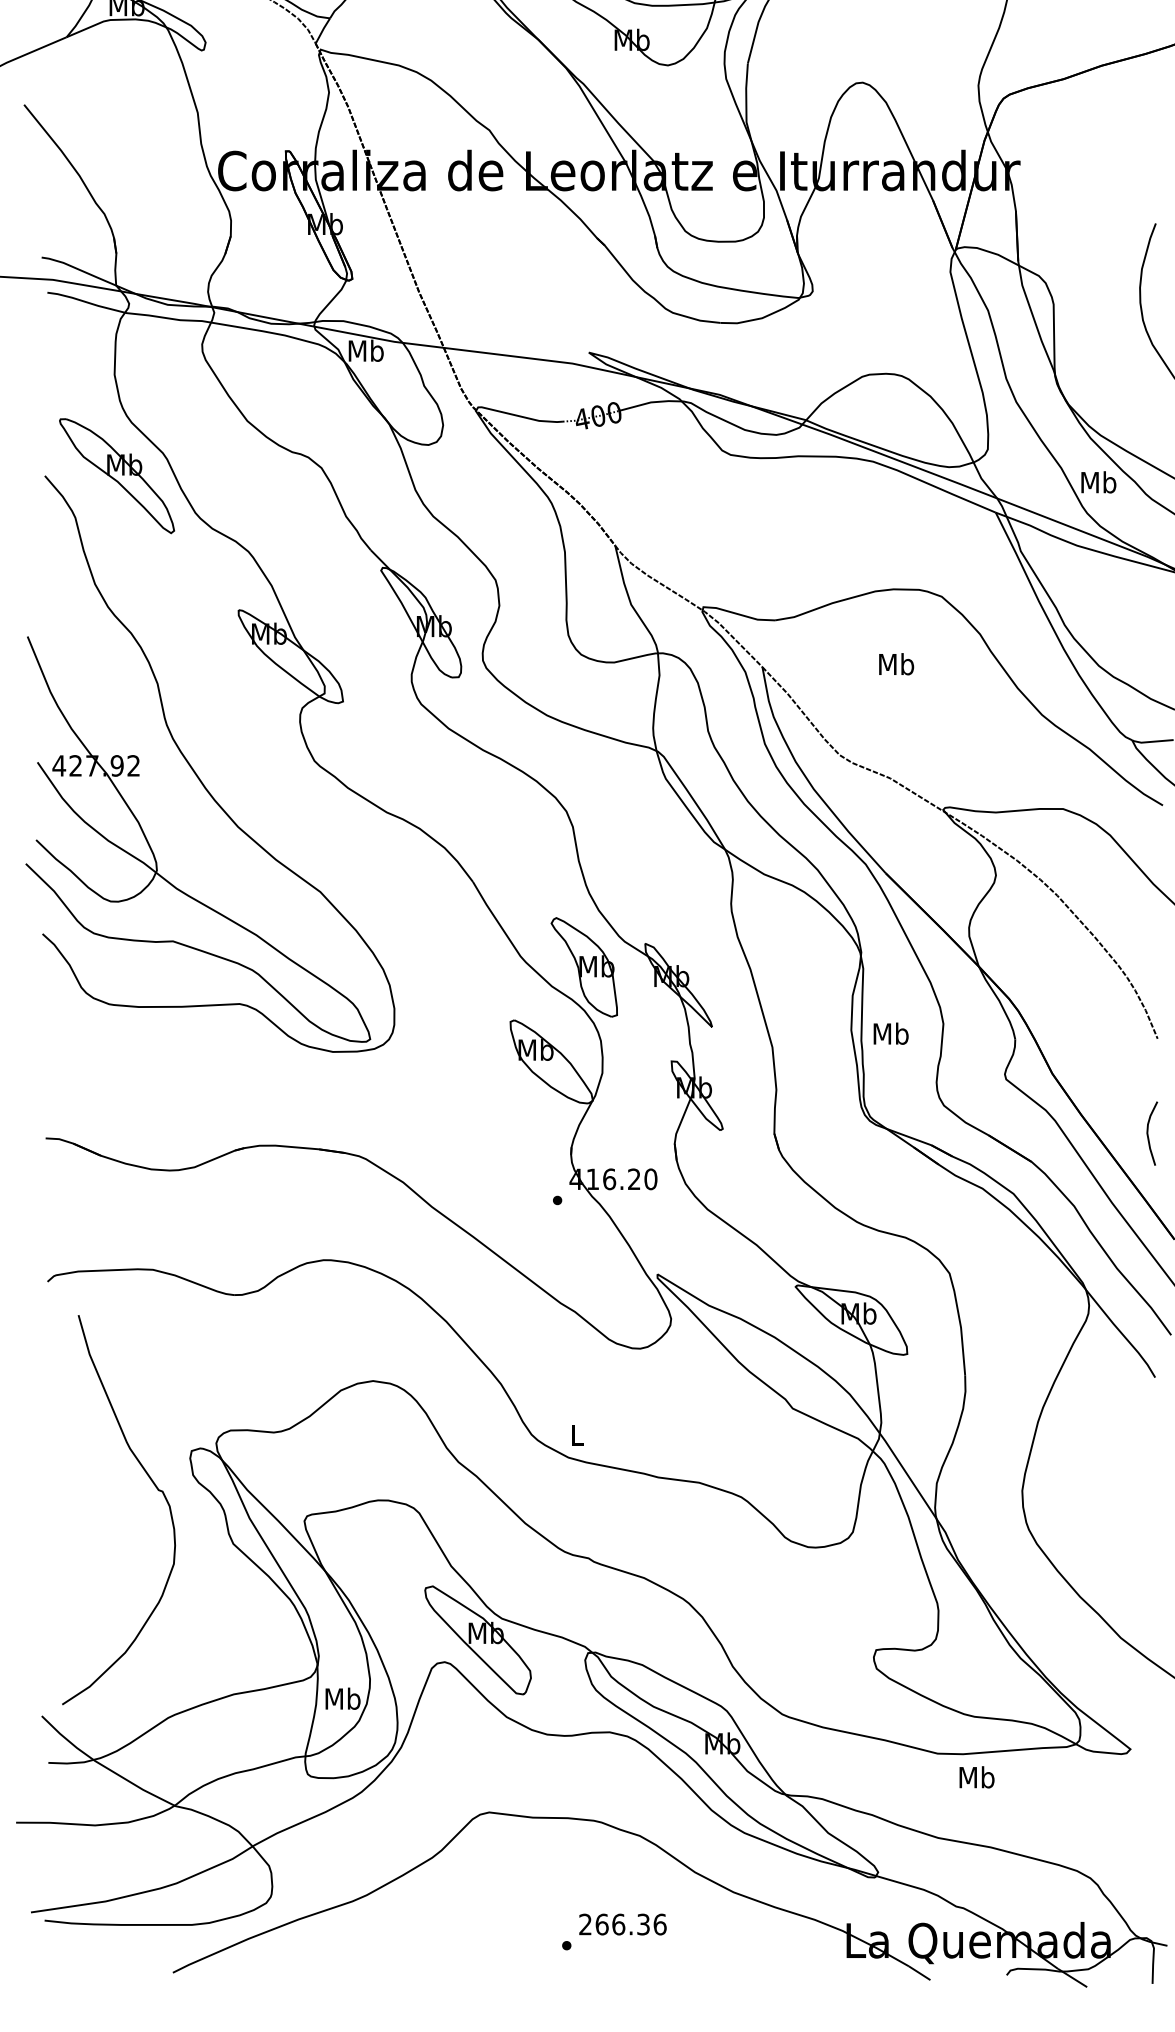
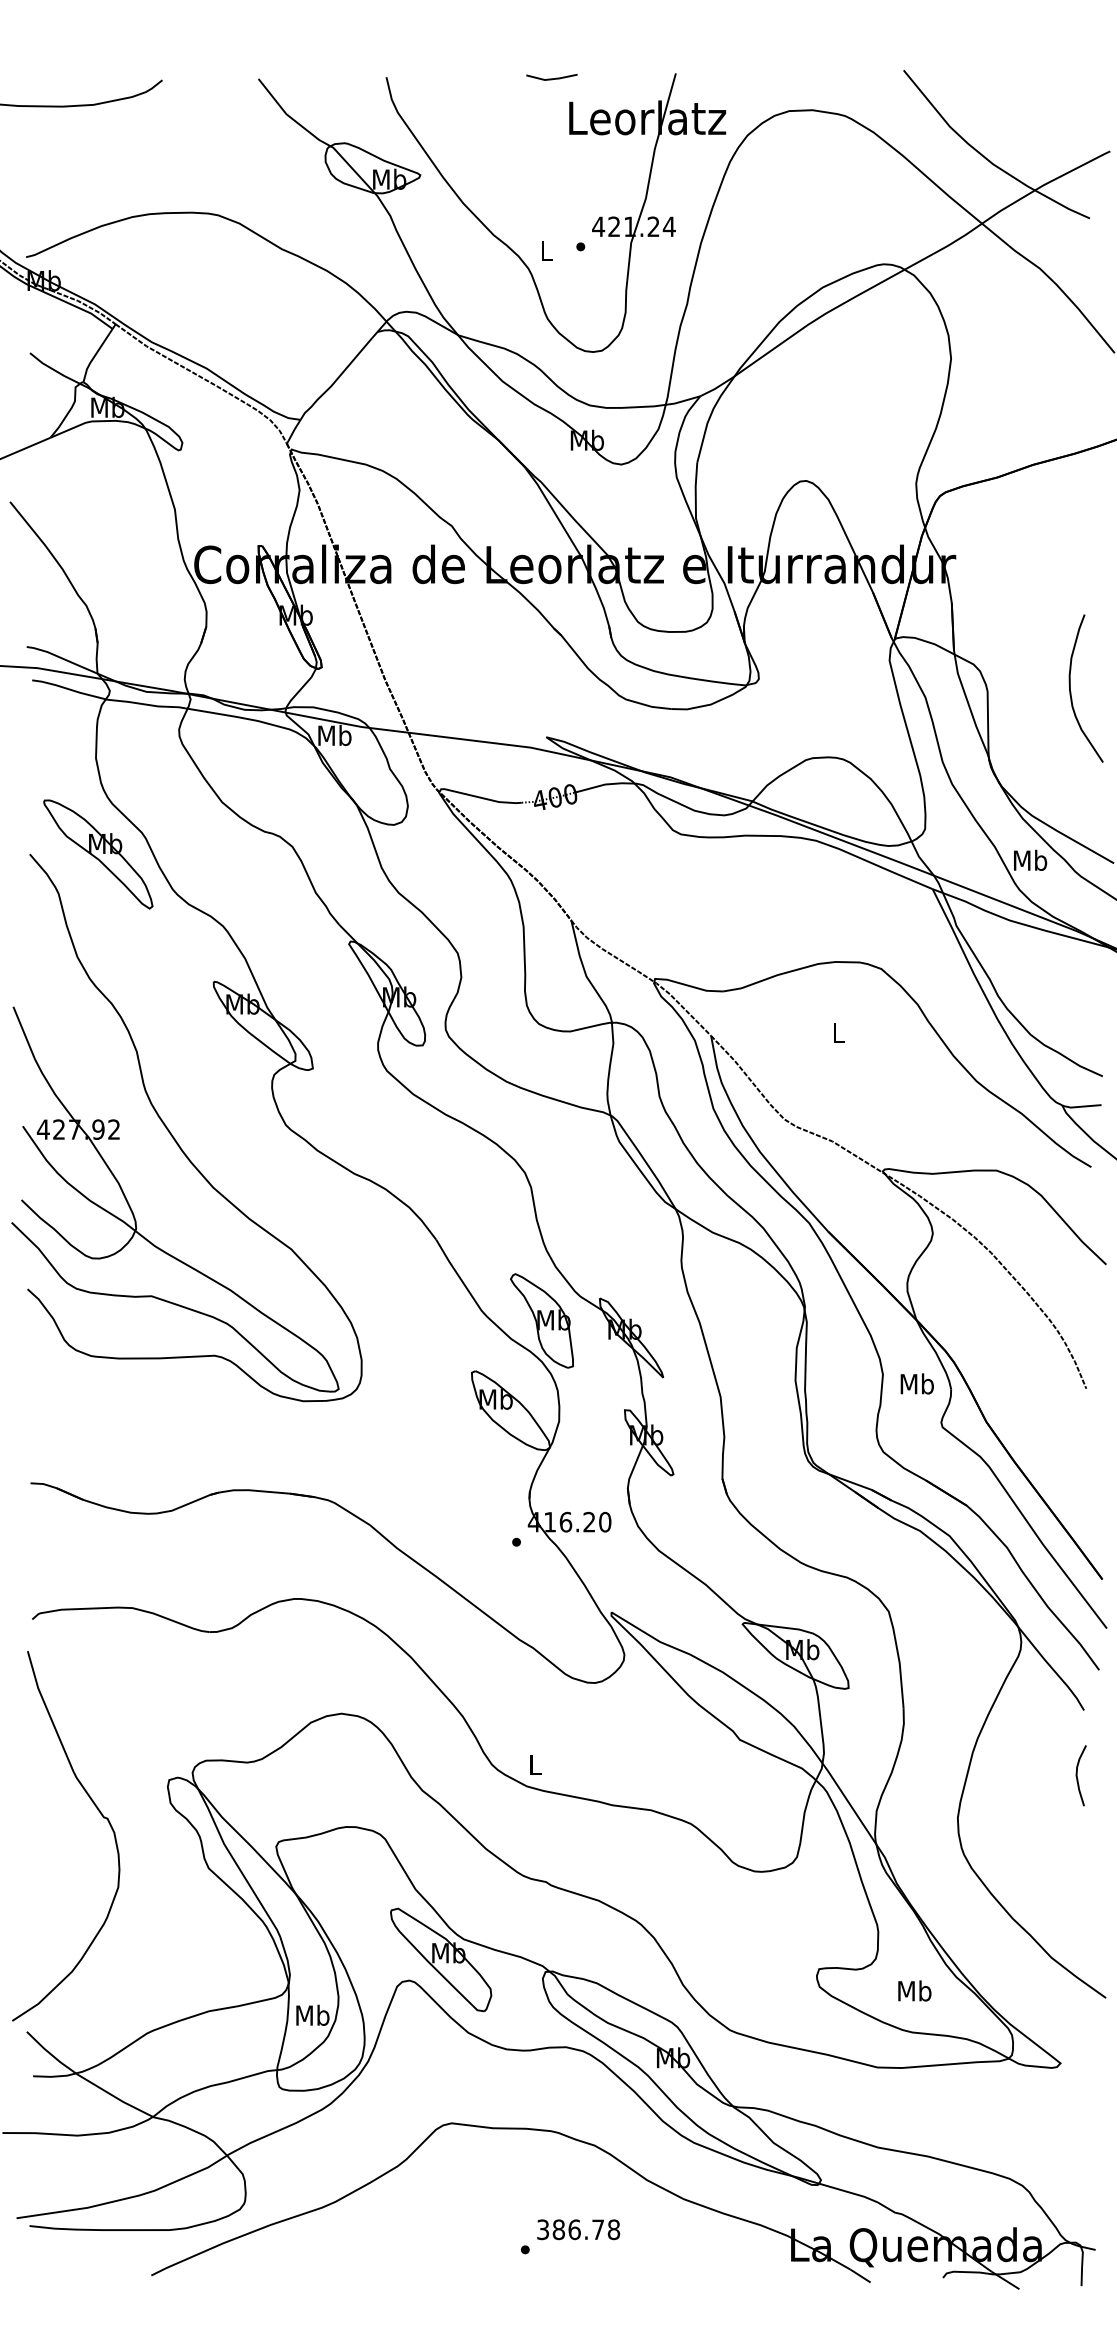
text: (896, 663) -> (838, 1032), Mb -> L
text: (890, 1033) -> (916, 1383), moved
curve: (1148, 1133) -> (1077, 1775), moved
curve: (155, 1487) -> (100, 1814), moved
text: (976, 1776) -> (914, 1990), moved
text: (622, 1924) -> (578, 2229), 266.36 -> 386.78

